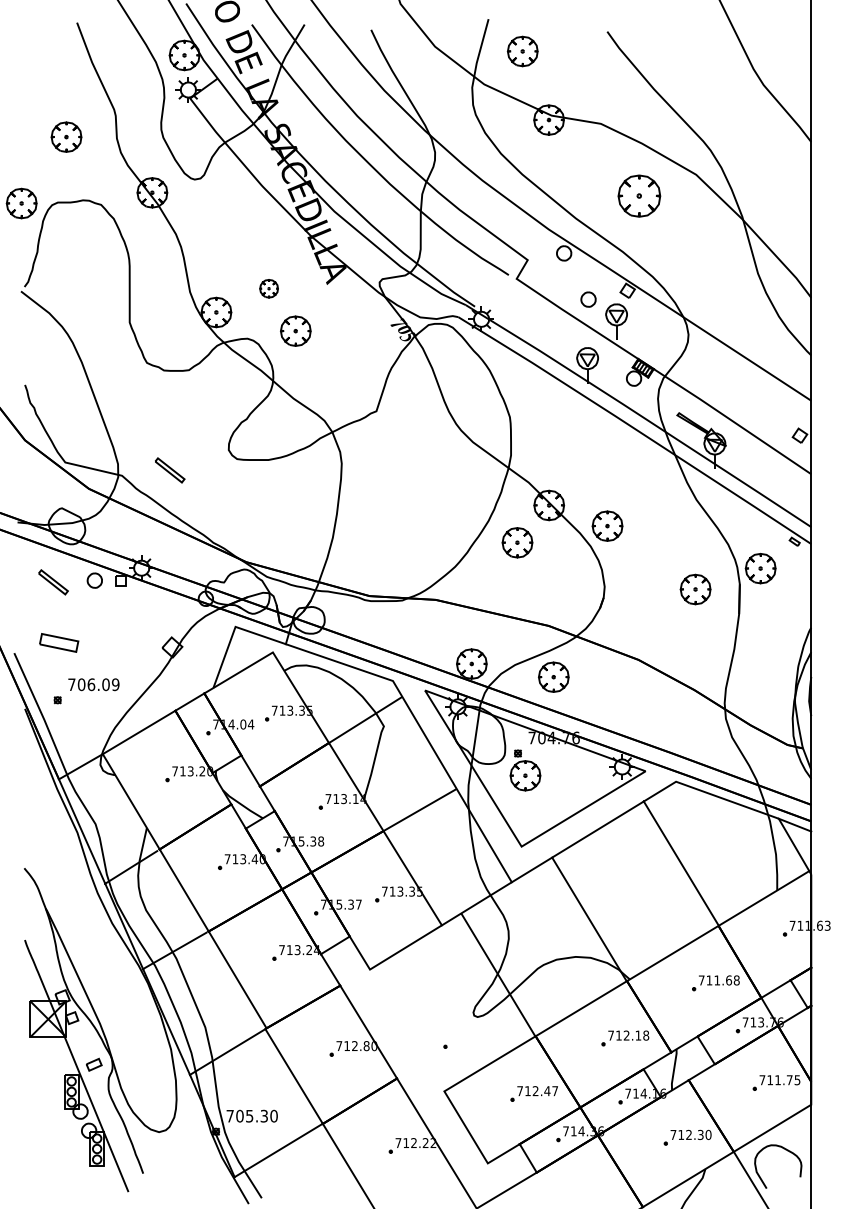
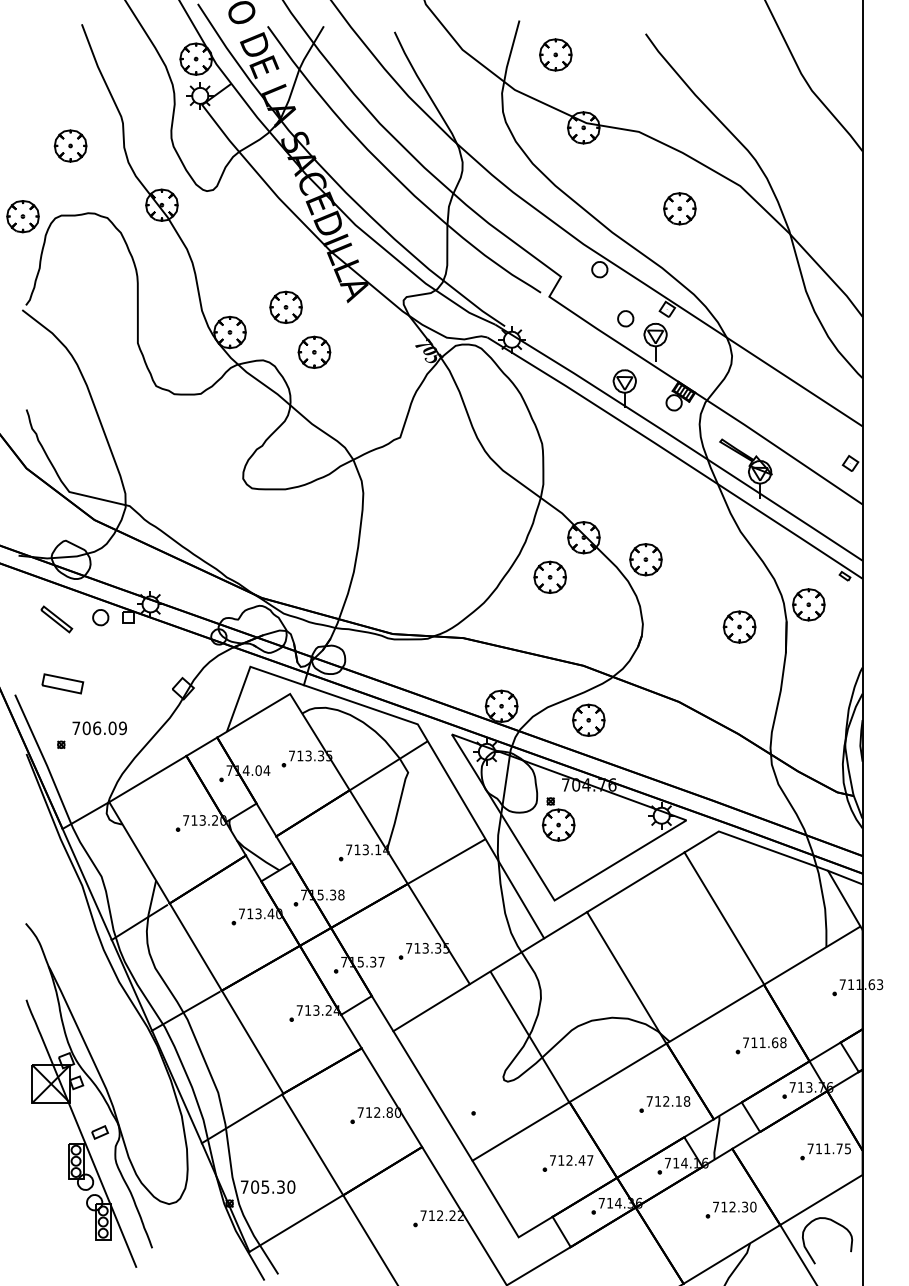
part: (639, 195) -> (679, 208), size x0.71
part: (268, 288) -> (285, 306), size x1.67
part: (169, 470) -> (180, 500), removed
line: (406, 1030) -> (432, 1095), added

